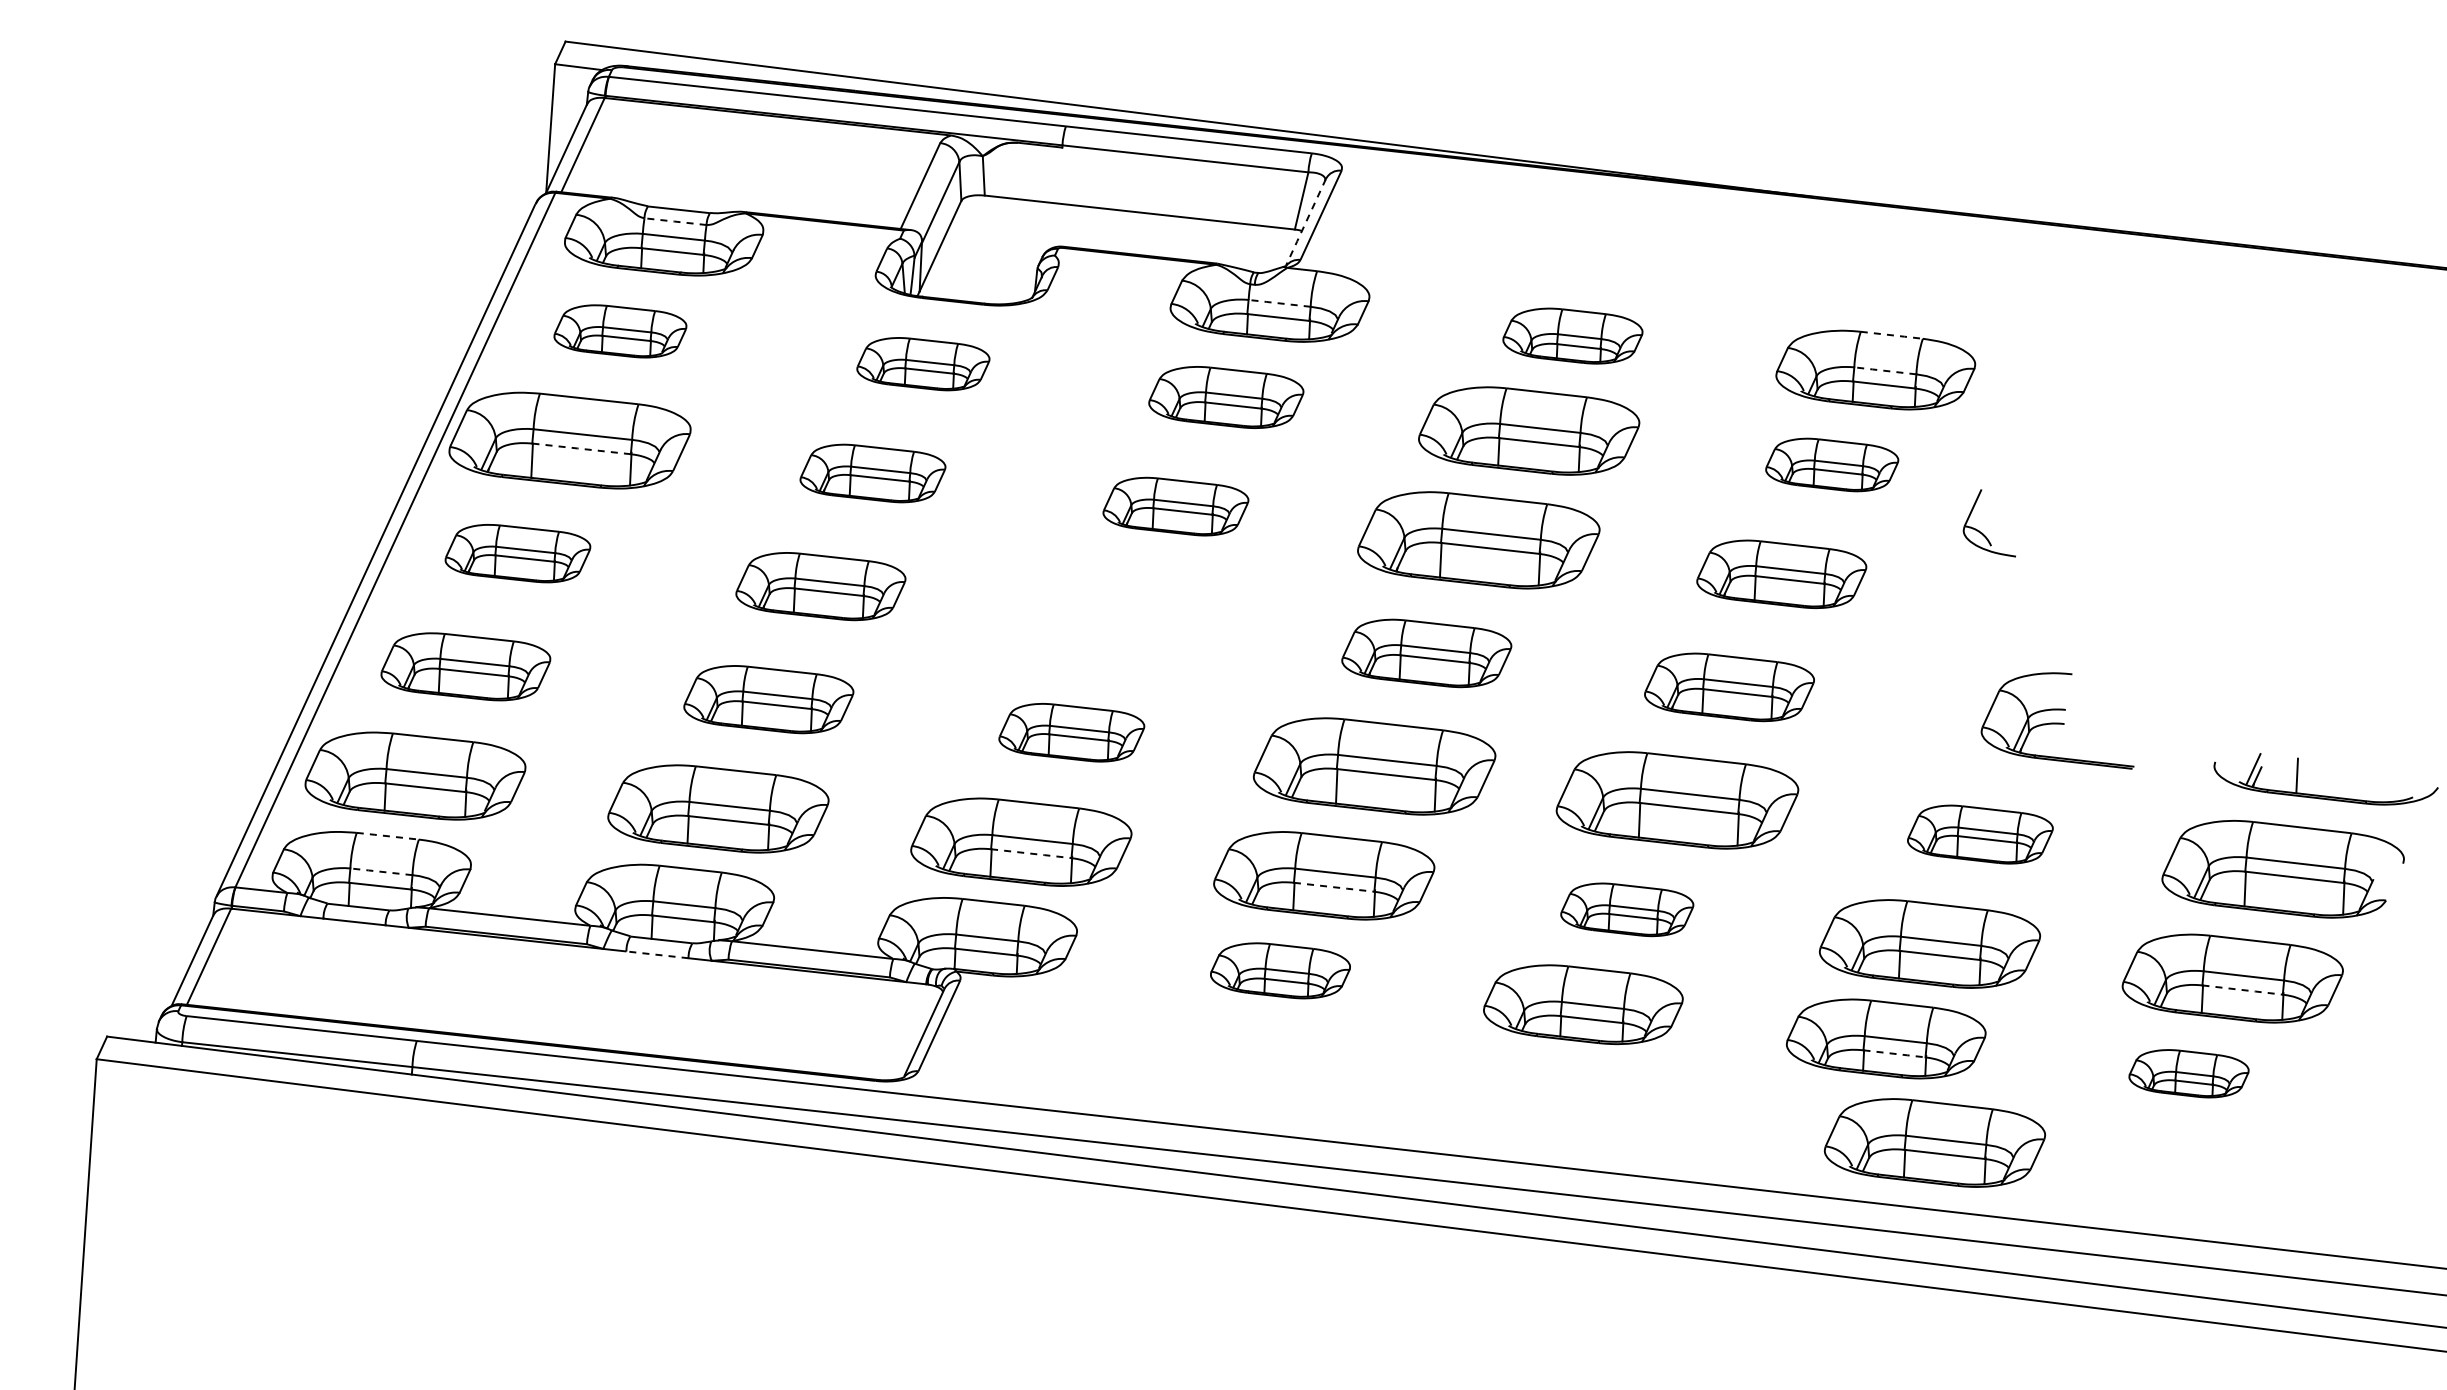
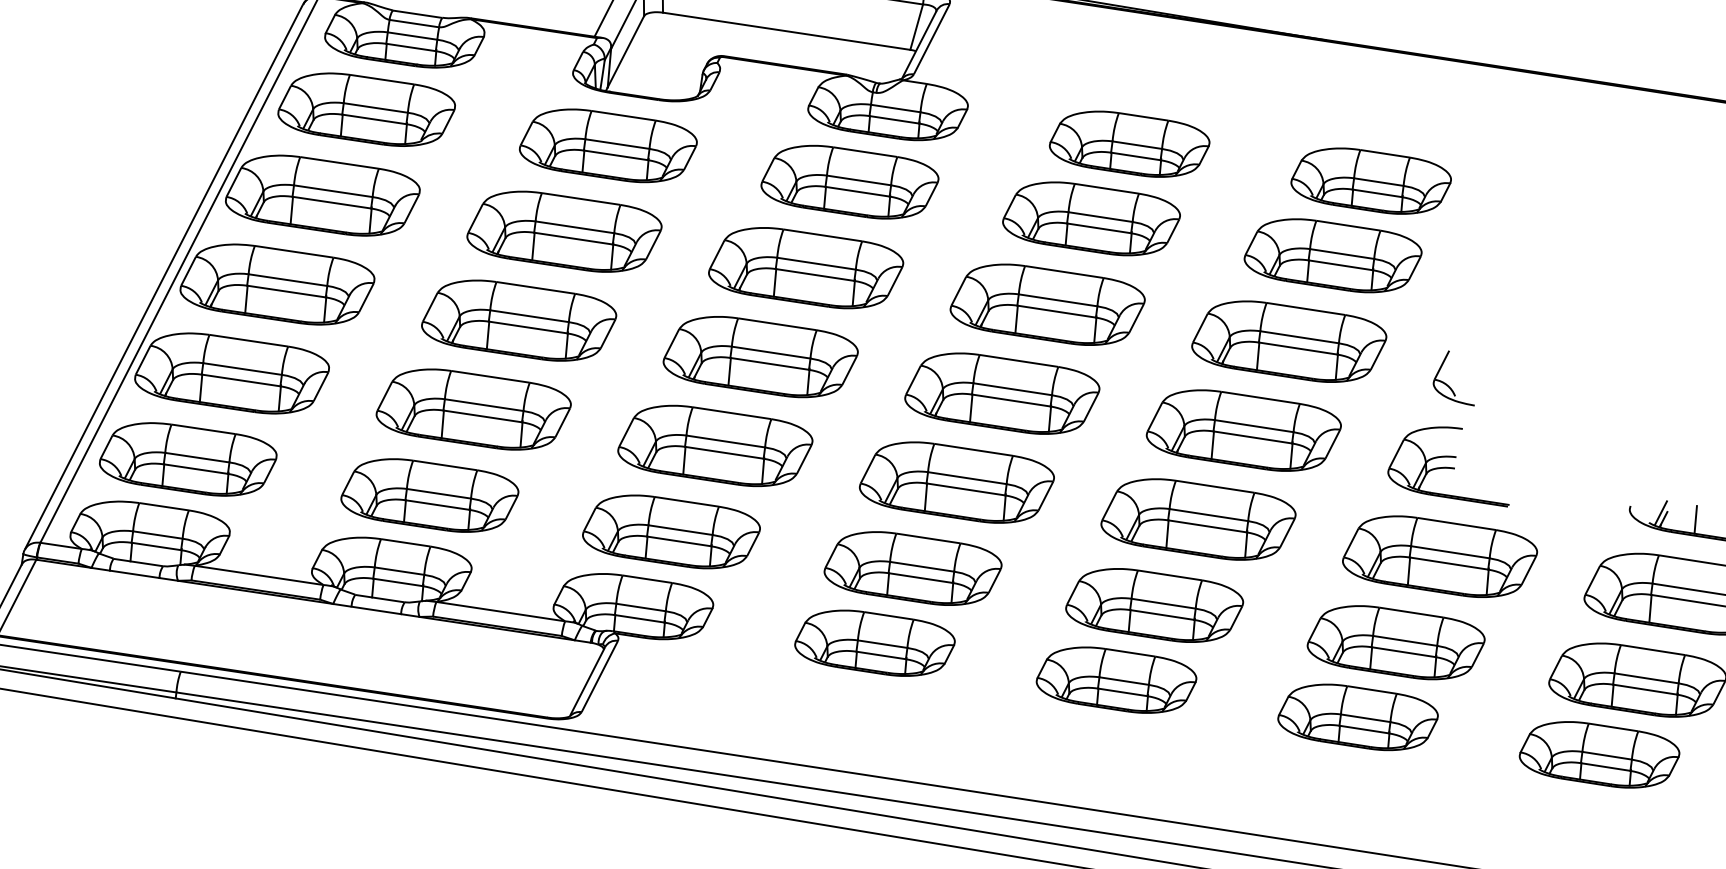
line: (674, 221) -> (413, 23), dashed -> solid
line: (1305, 223) -> (919, 45), dashed -> solid
line: (1279, 303) -> (895, 108), dashed -> solid
part: (620, 331) -> (366, 109), size x1.67
part: (1572, 335) -> (1129, 143), size x1.43
line: (1892, 335) -> (1385, 153), dashed -> solid
part: (923, 363) -> (608, 145), size x1.67
line: (1885, 370) -> (1378, 181), dashed -> solid
part: (1226, 397) -> (850, 182), size x1.43
line: (581, 448) -> (331, 202), dashed -> solid
part: (1832, 464) -> (1333, 255), size x1.67
part: (872, 473) -> (564, 231), size x1.67
part: (1175, 506) -> (805, 267), size x1.67
part: (1982, 532) -> (1448, 385), moved
part: (517, 553) -> (277, 284), size x1.67
part: (1781, 574) -> (1289, 341), size x1.43
part: (820, 586) -> (518, 320), size x1.43
part: (1123, 619) -> (760, 356), added
part: (1426, 653) -> (1002, 393), size x1.43
part: (465, 666) -> (231, 373), size x1.43
part: (1729, 687) -> (1243, 430), size x1.43
part: (768, 699) -> (473, 409), size x1.43
part: (2057, 720) -> (1449, 465), moved
part: (1071, 732) -> (715, 445), size x1.67
part: (1980, 834) -> (1440, 556), size x1.67
line: (388, 836) -> (164, 506), dashed -> solid
line: (1031, 853) -> (679, 541), dashed -> solid
line: (380, 871) -> (157, 534), dashed -> solid
line: (1334, 887) -> (920, 578), dashed -> solid
part: (1627, 909) -> (1154, 605), size x1.67
line: (657, 954) -> (376, 610), dashed -> solid
part: (1280, 970) -> (874, 643), size x1.43
line: (2242, 990) -> (1645, 690), dashed -> solid
line: (1894, 1053) -> (1364, 729), dashed -> solid
part: (2188, 1073) -> (1599, 754), size x1.67
part: (1935, 1142) -> (1394, 801), removed

